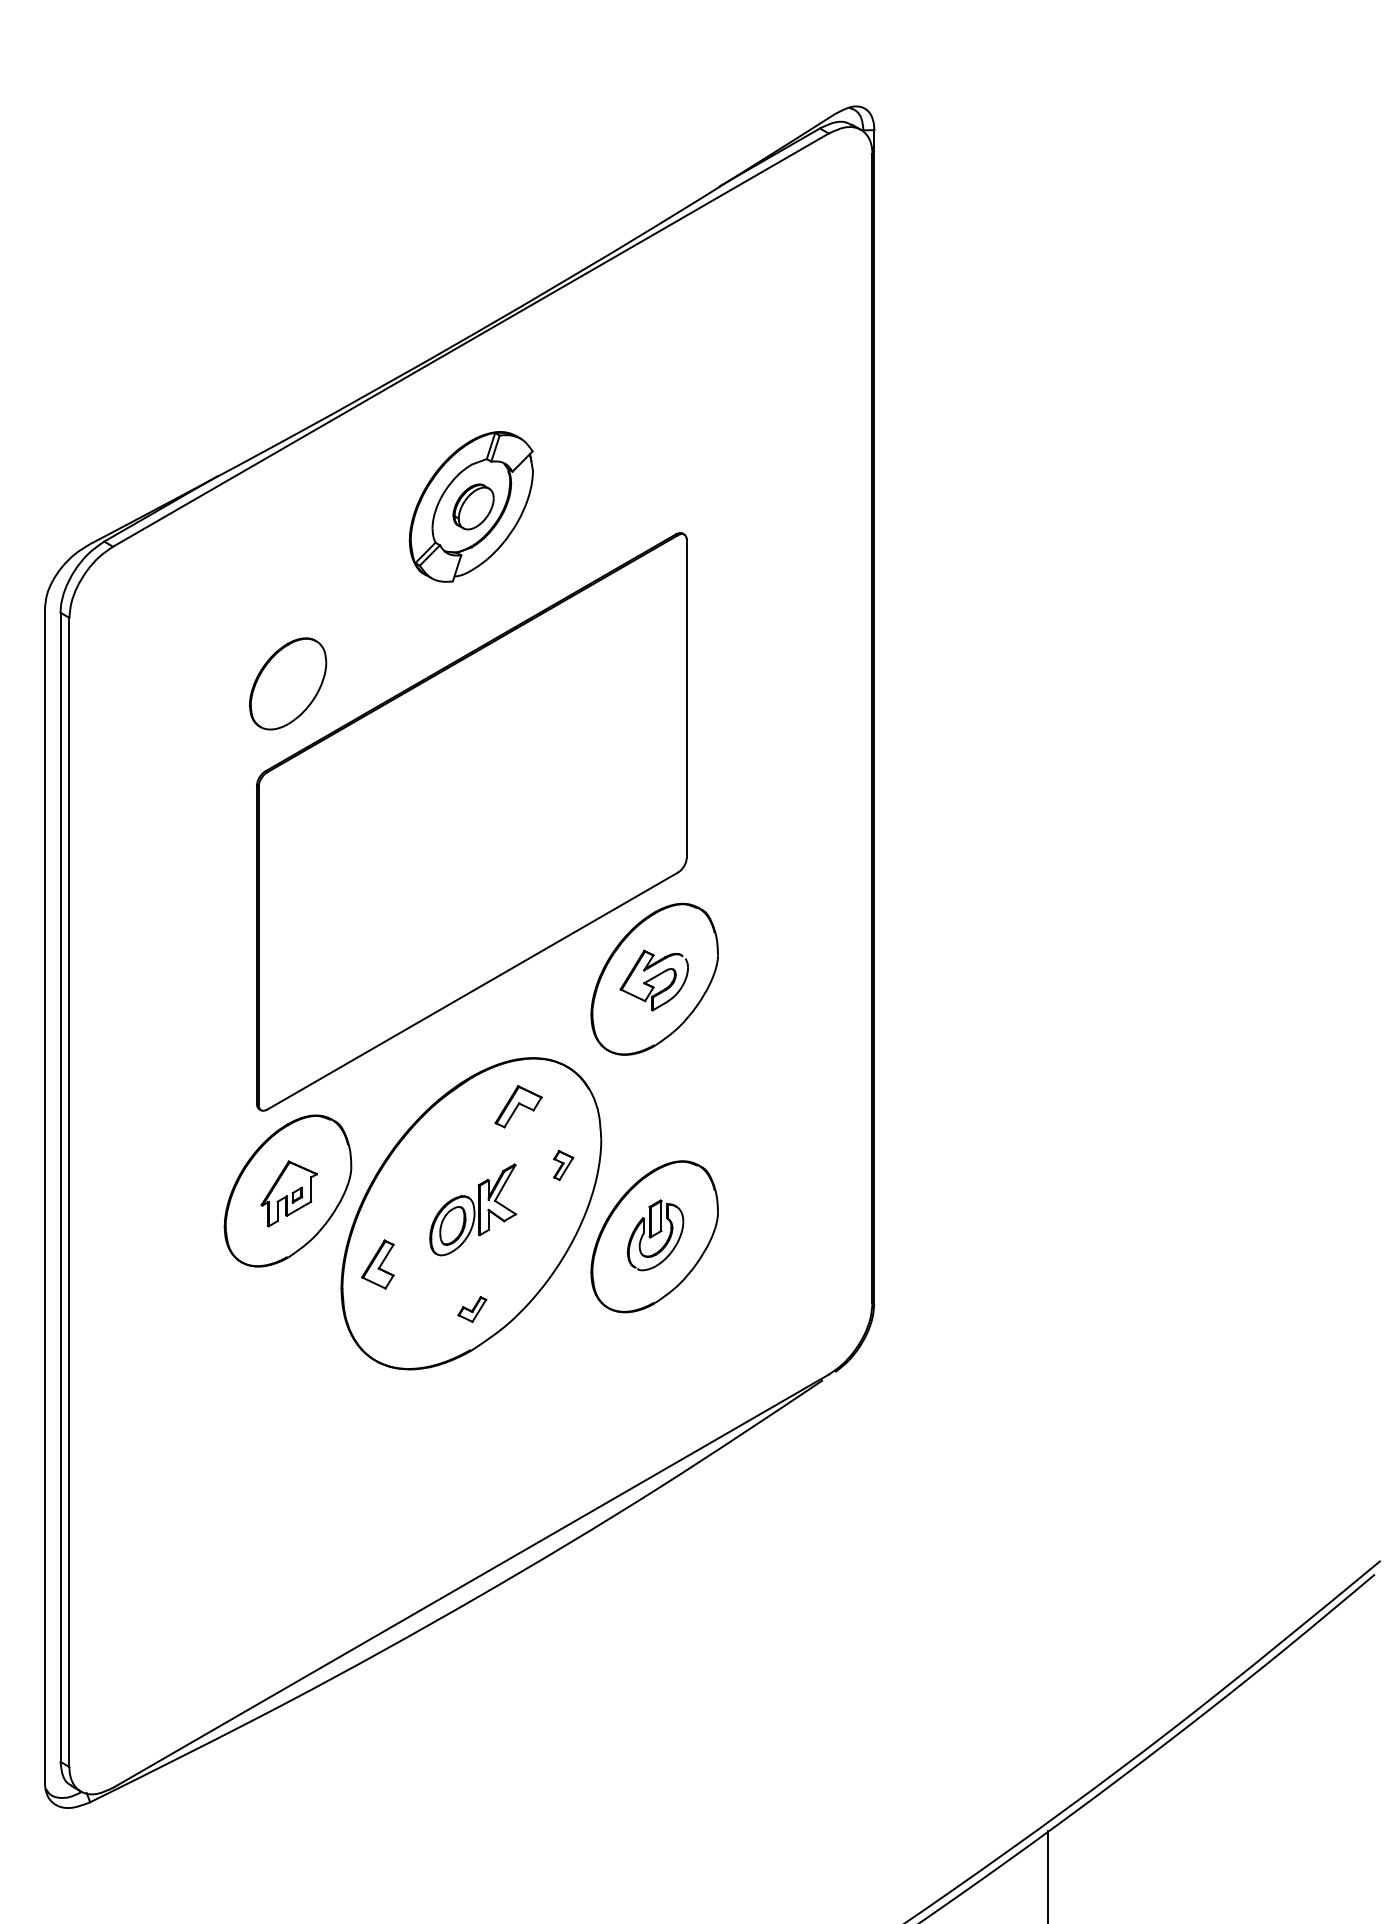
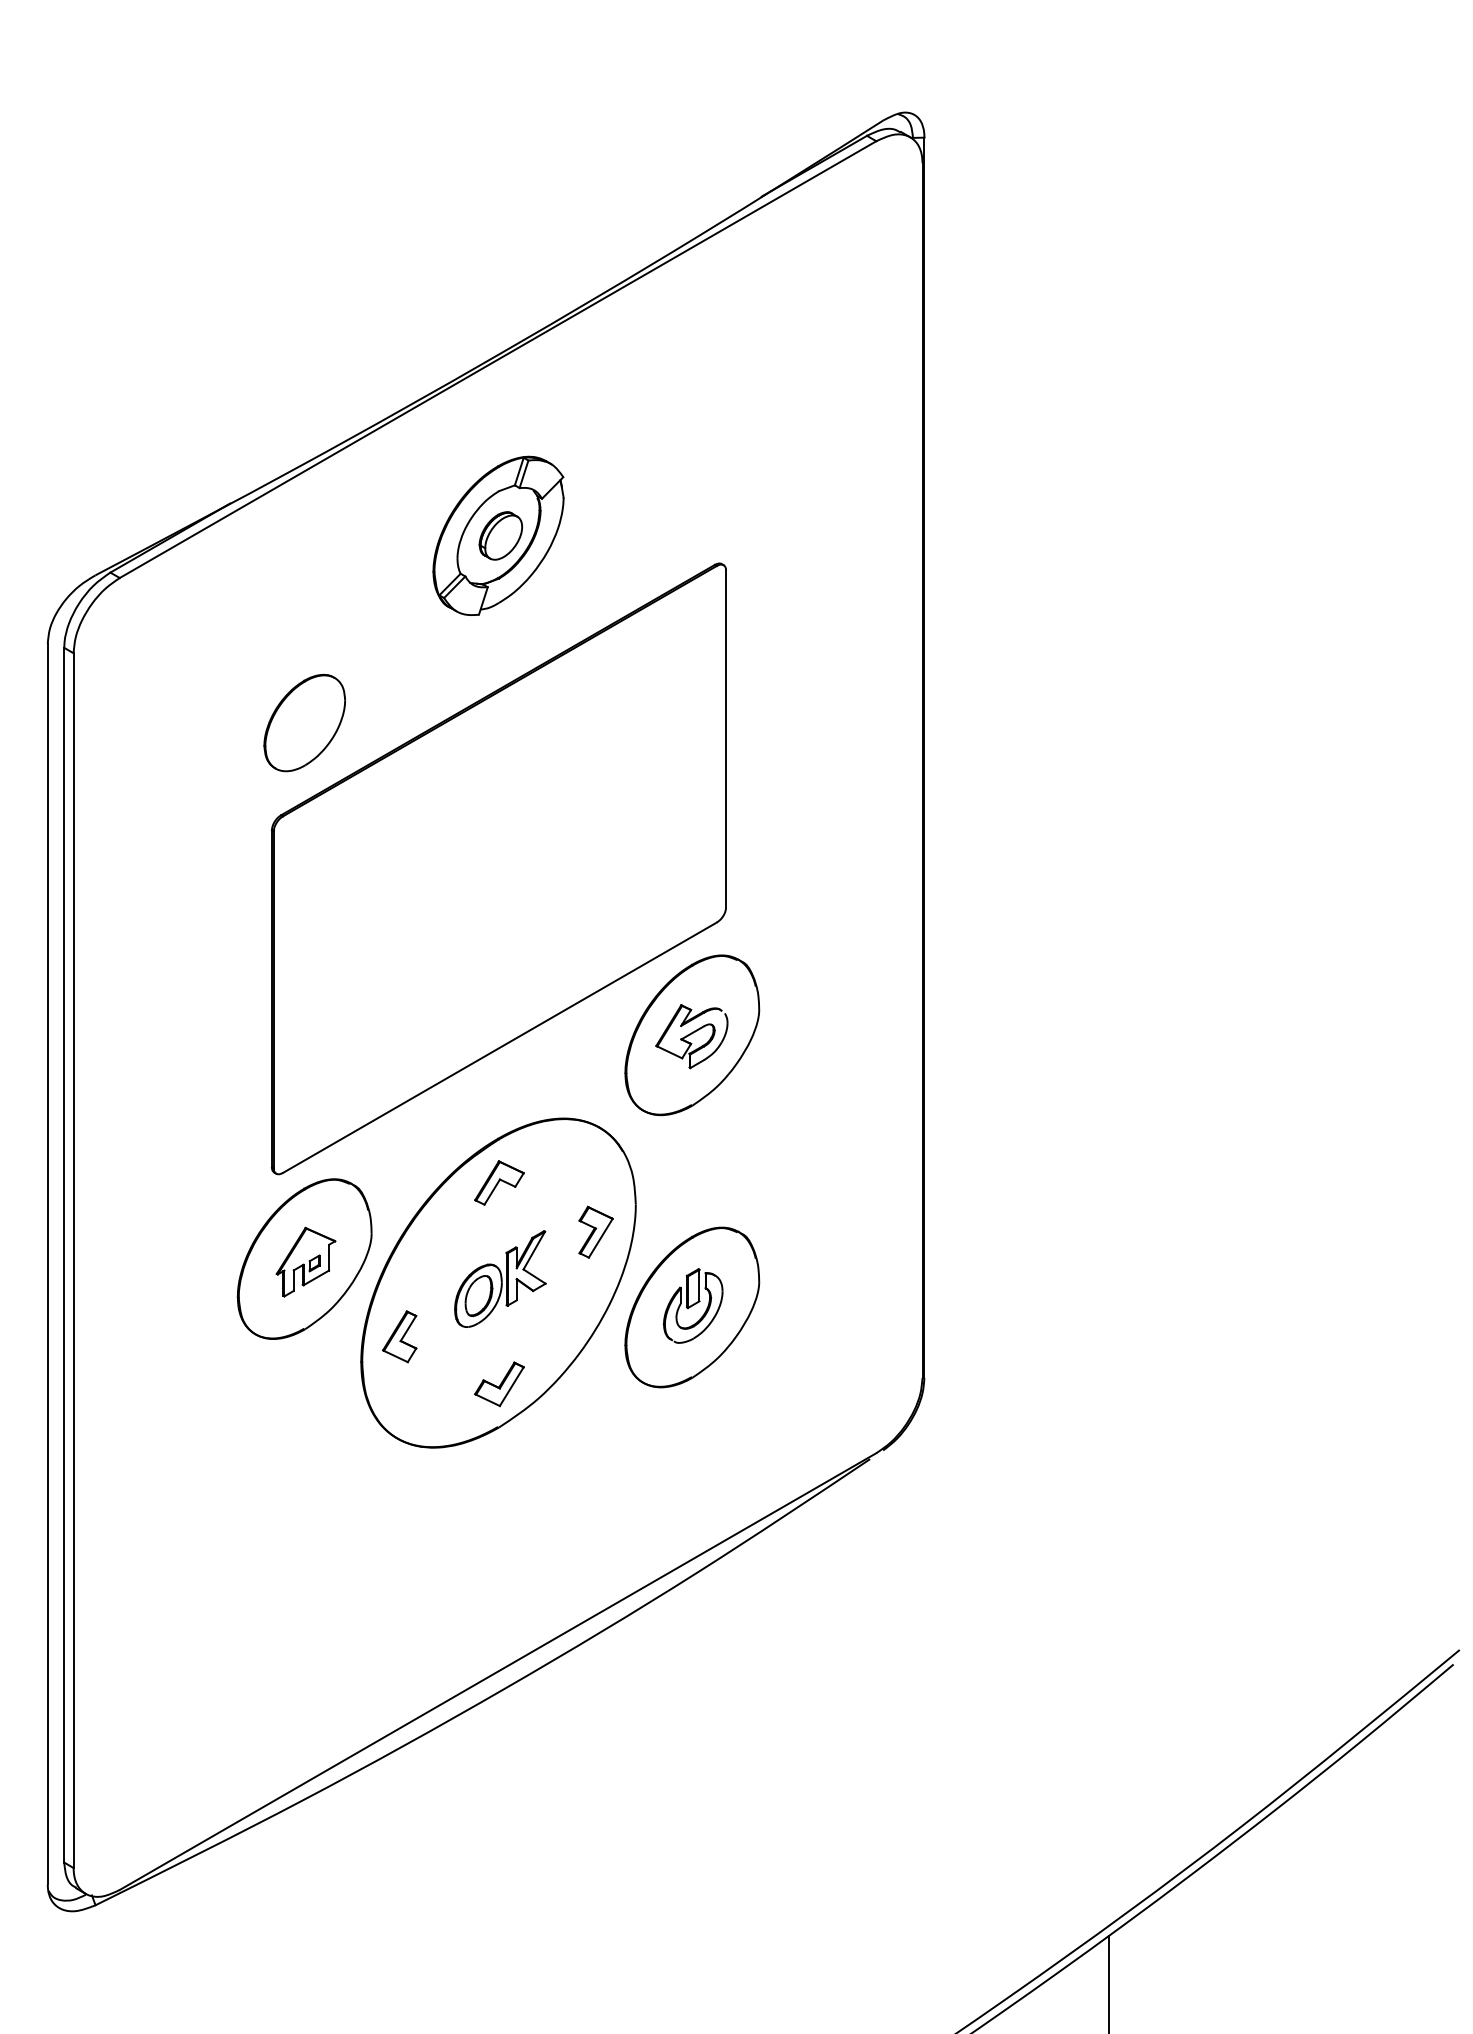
part: (518, 1106) -> (499, 1182), moved
part: (563, 1164) -> (595, 1231), size x1.67
part: (472, 1309) -> (499, 1384), size x1.67

